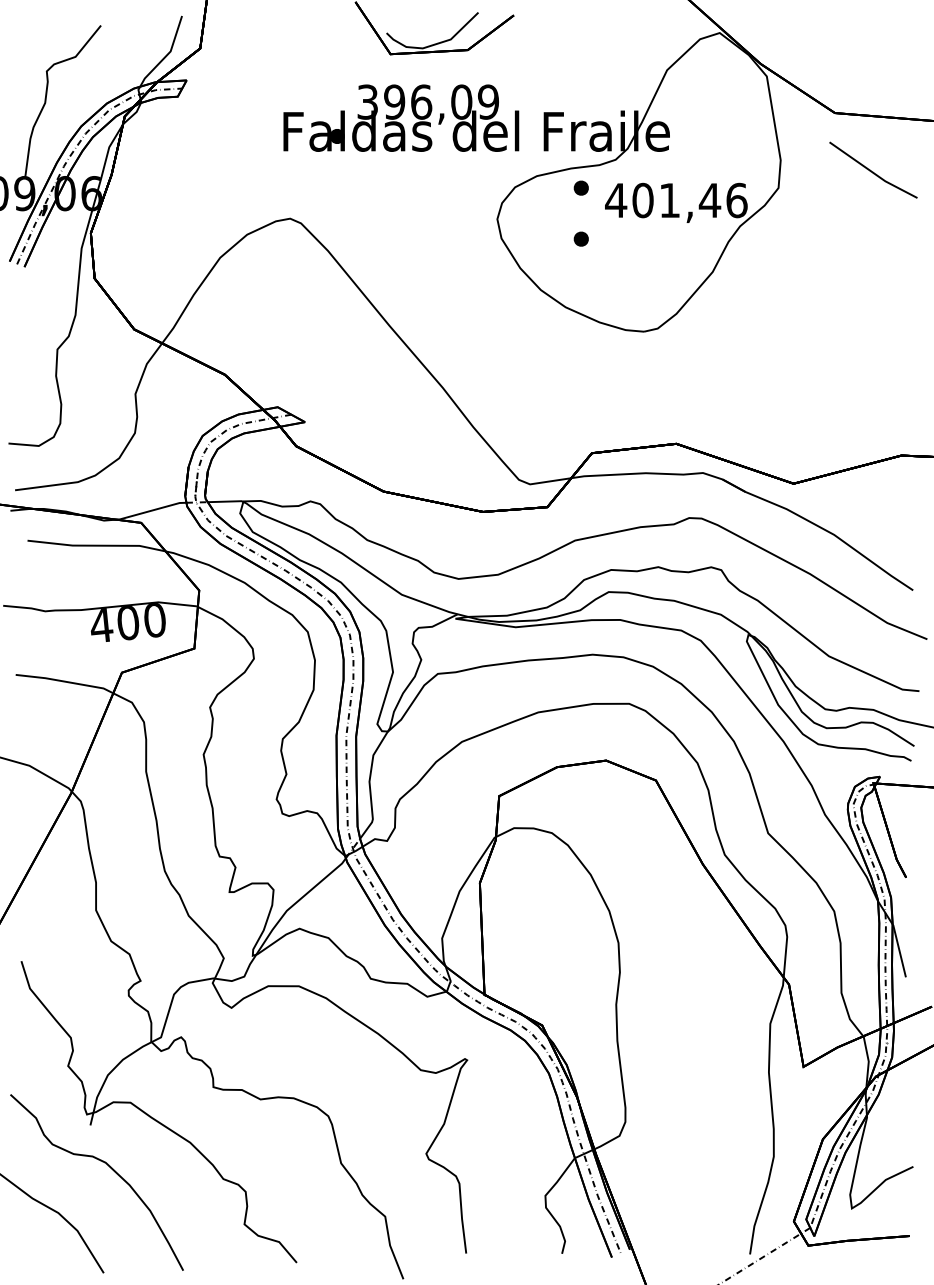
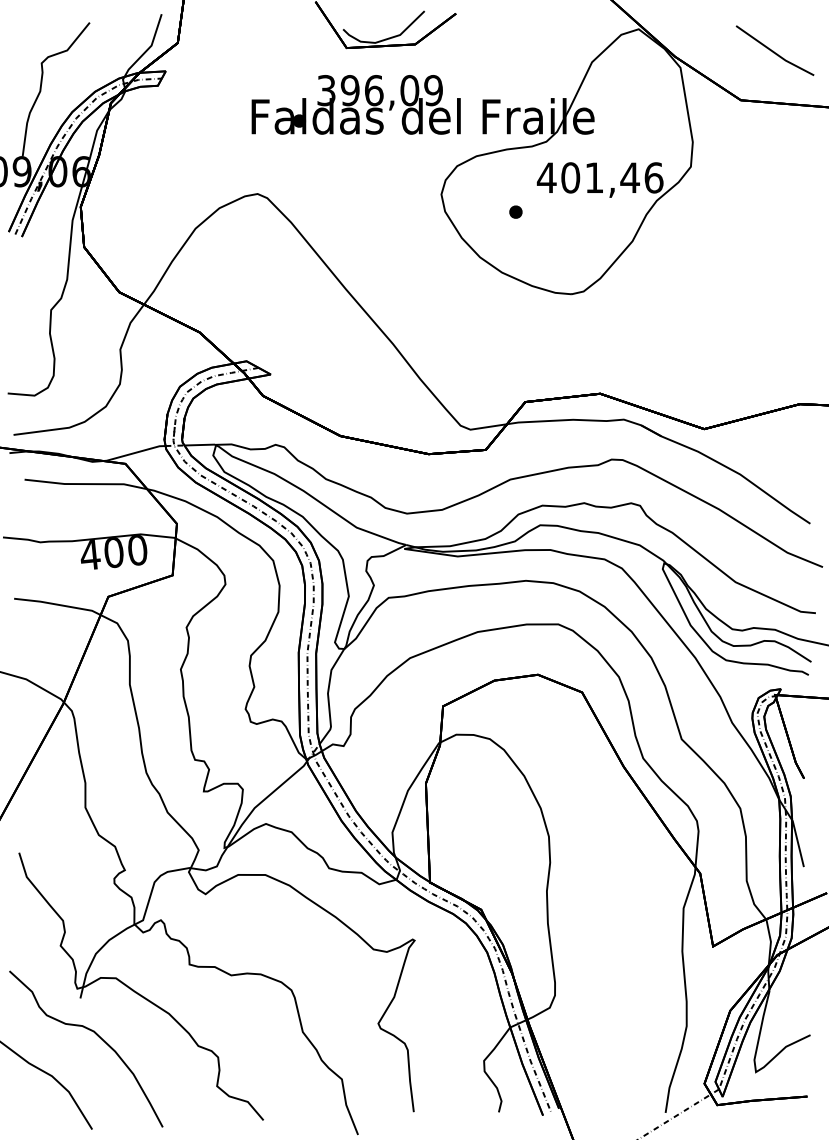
line: (873, 171) -> (775, 51), moved
part: (580, 187) -> (515, 166), removed

